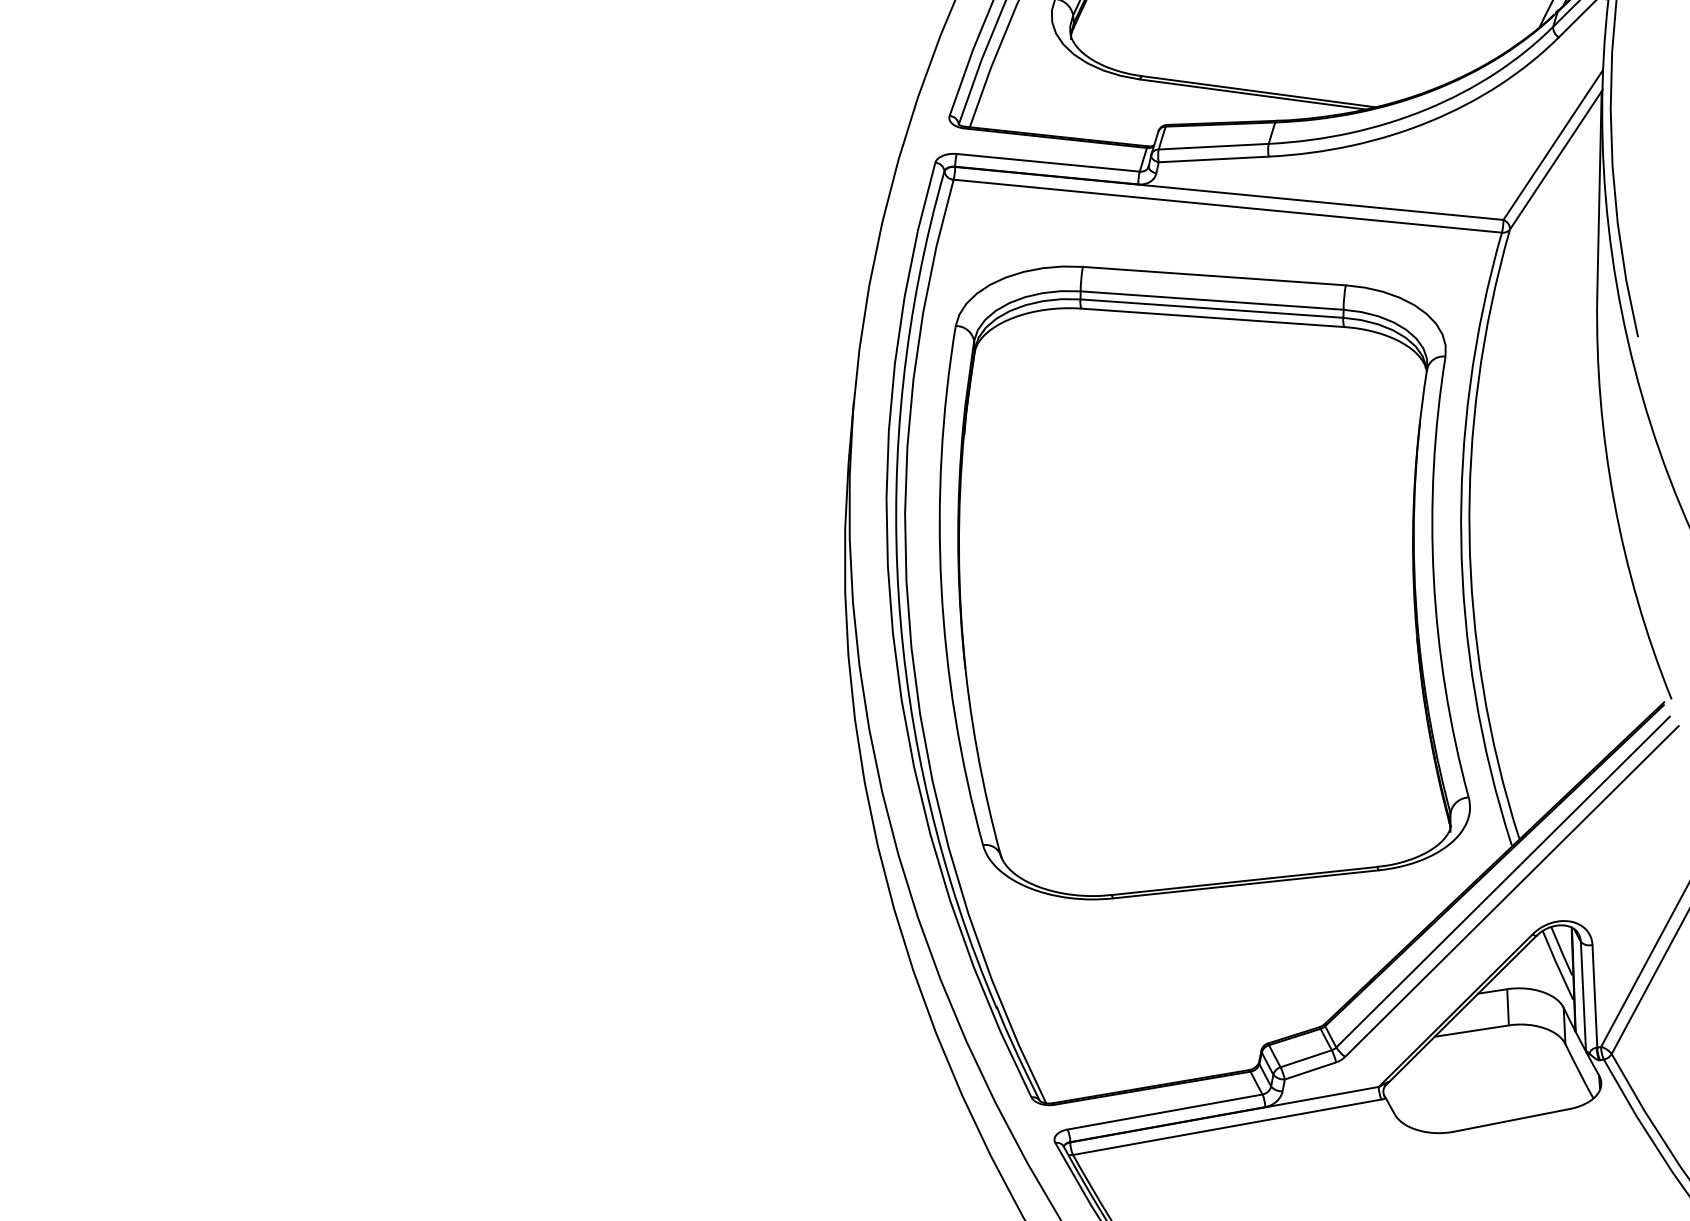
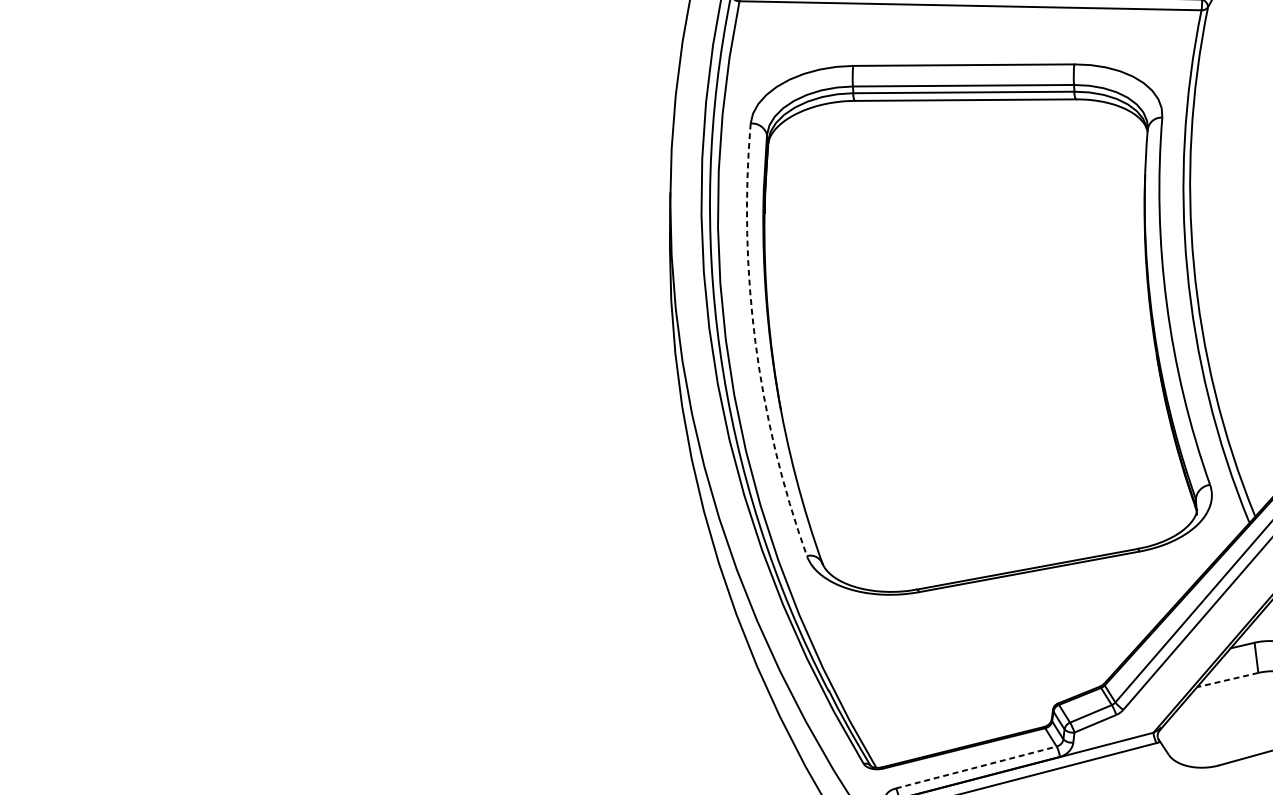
arc: (941, 587) -> (755, 343), solid -> dashed
line: (1471, 1031) -> (1227, 680), solid -> dashed
line: (1165, 1111) -> (976, 767), solid -> dashed

